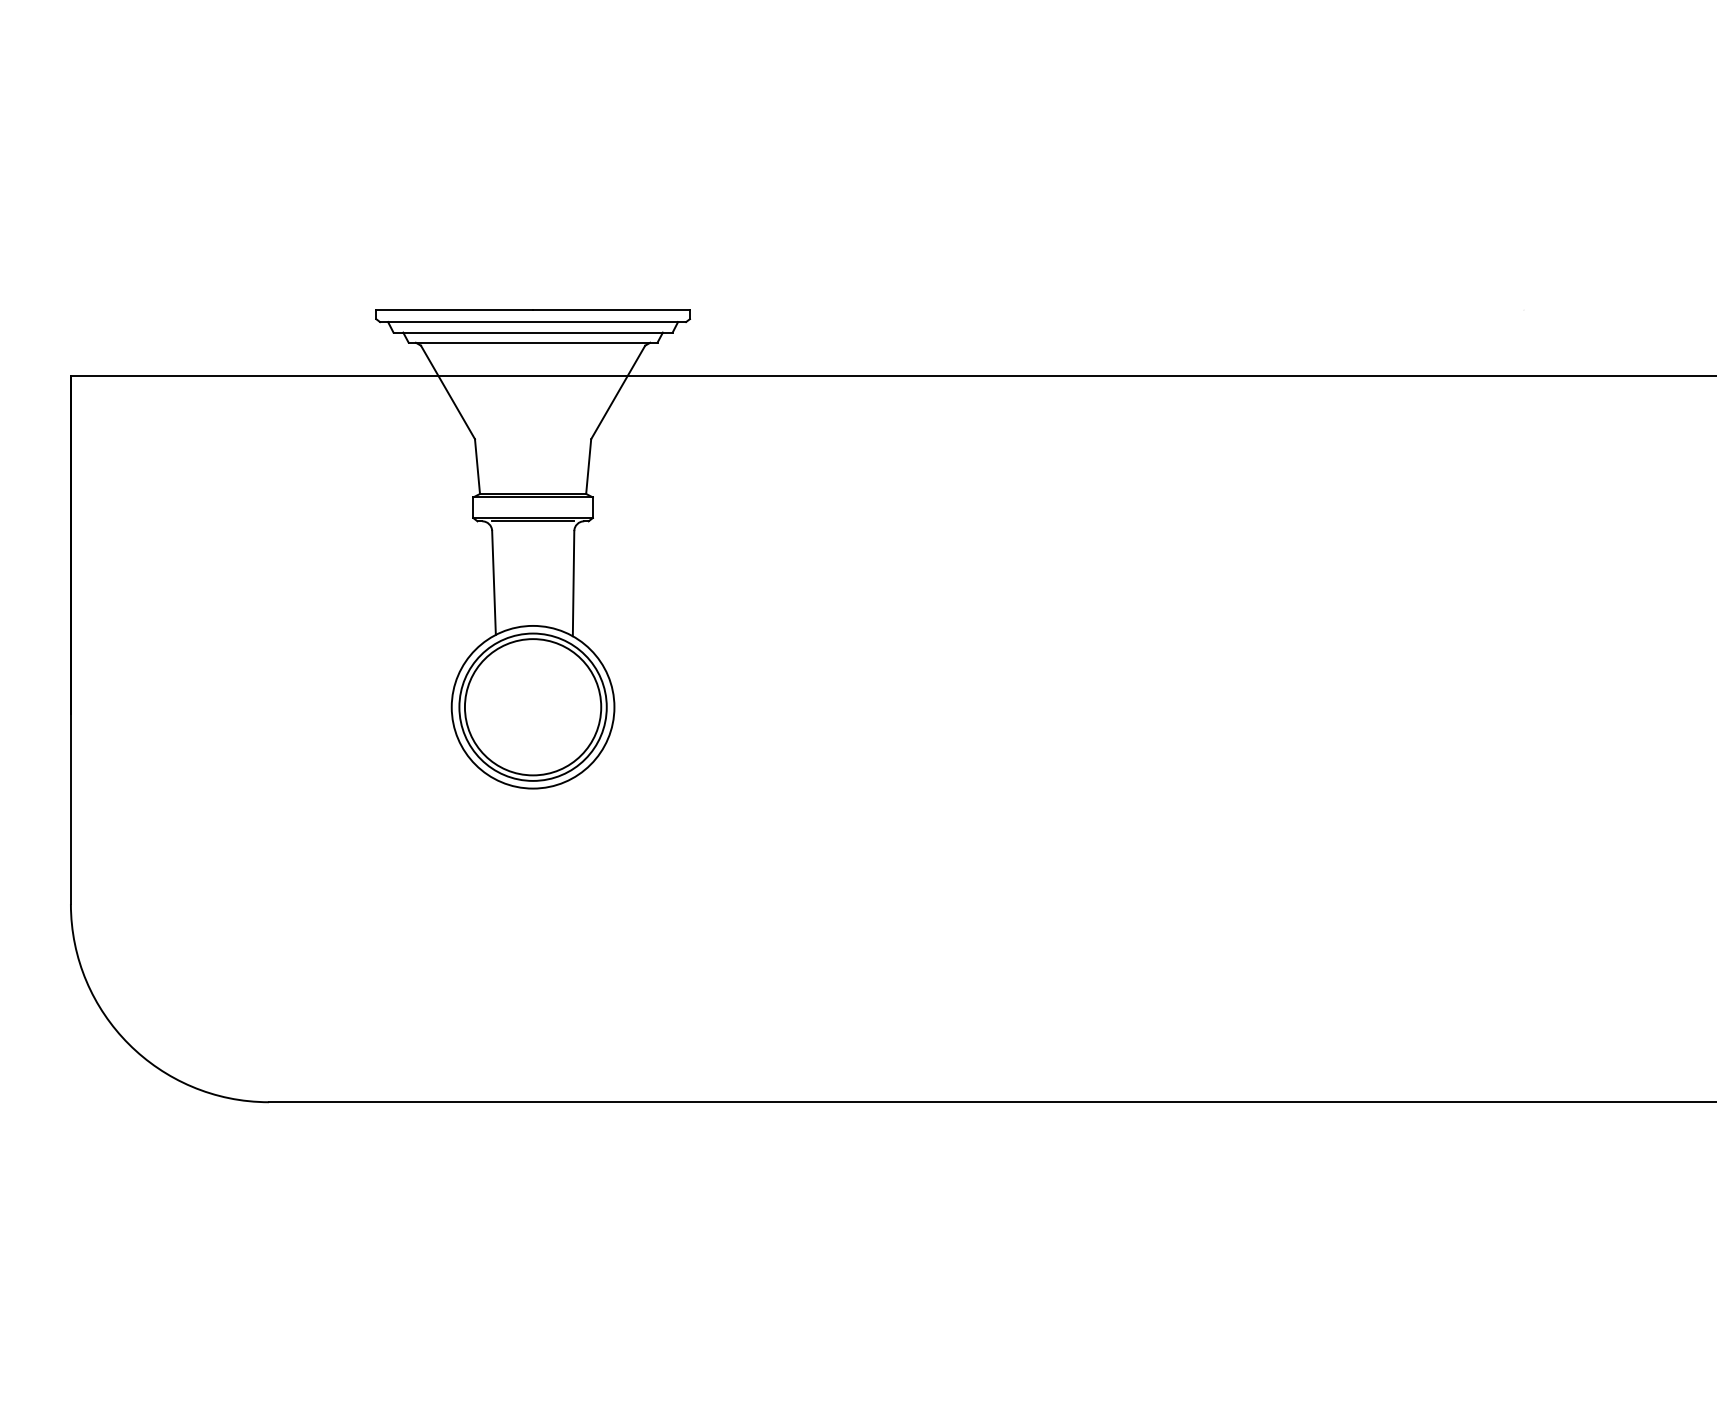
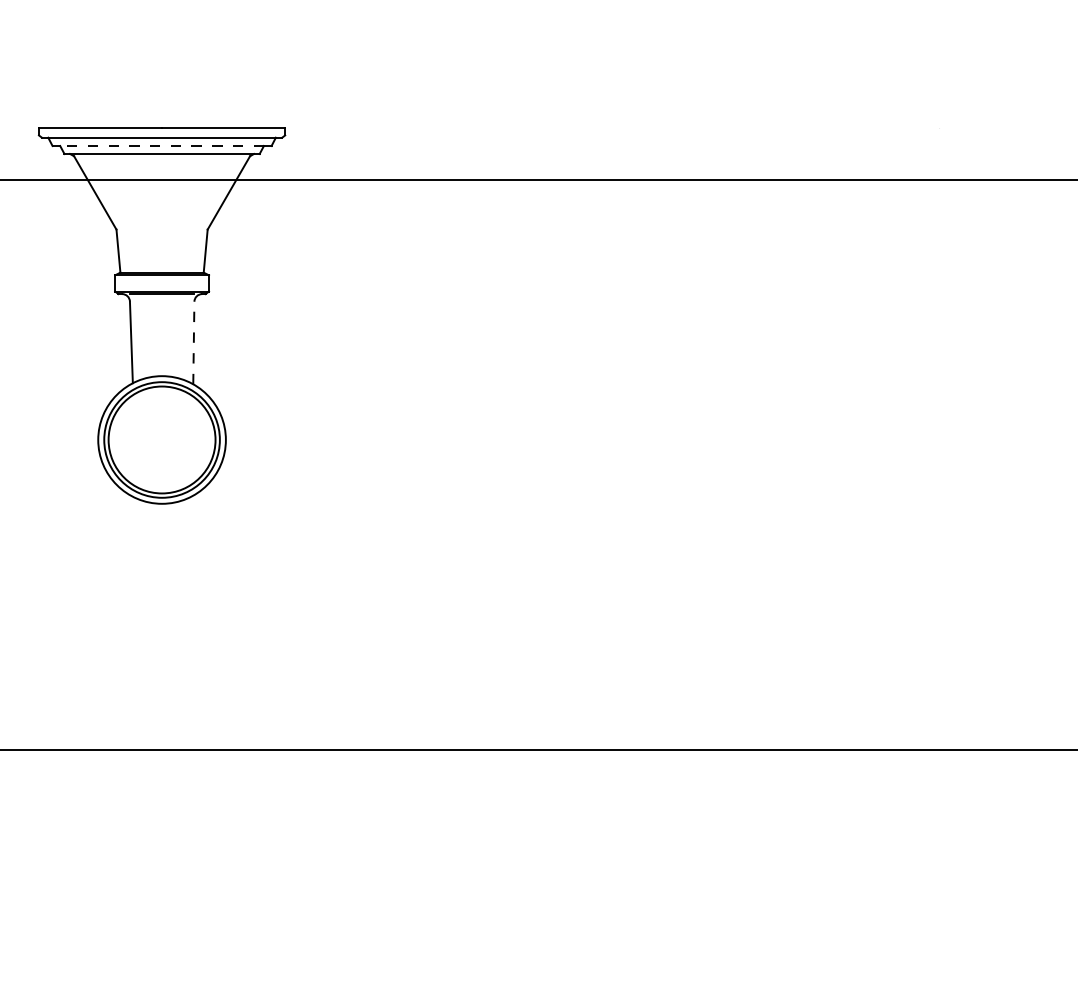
line: (533, 332) -> (162, 145), solid -> dashed
line: (573, 583) -> (193, 342), solid -> dashed

